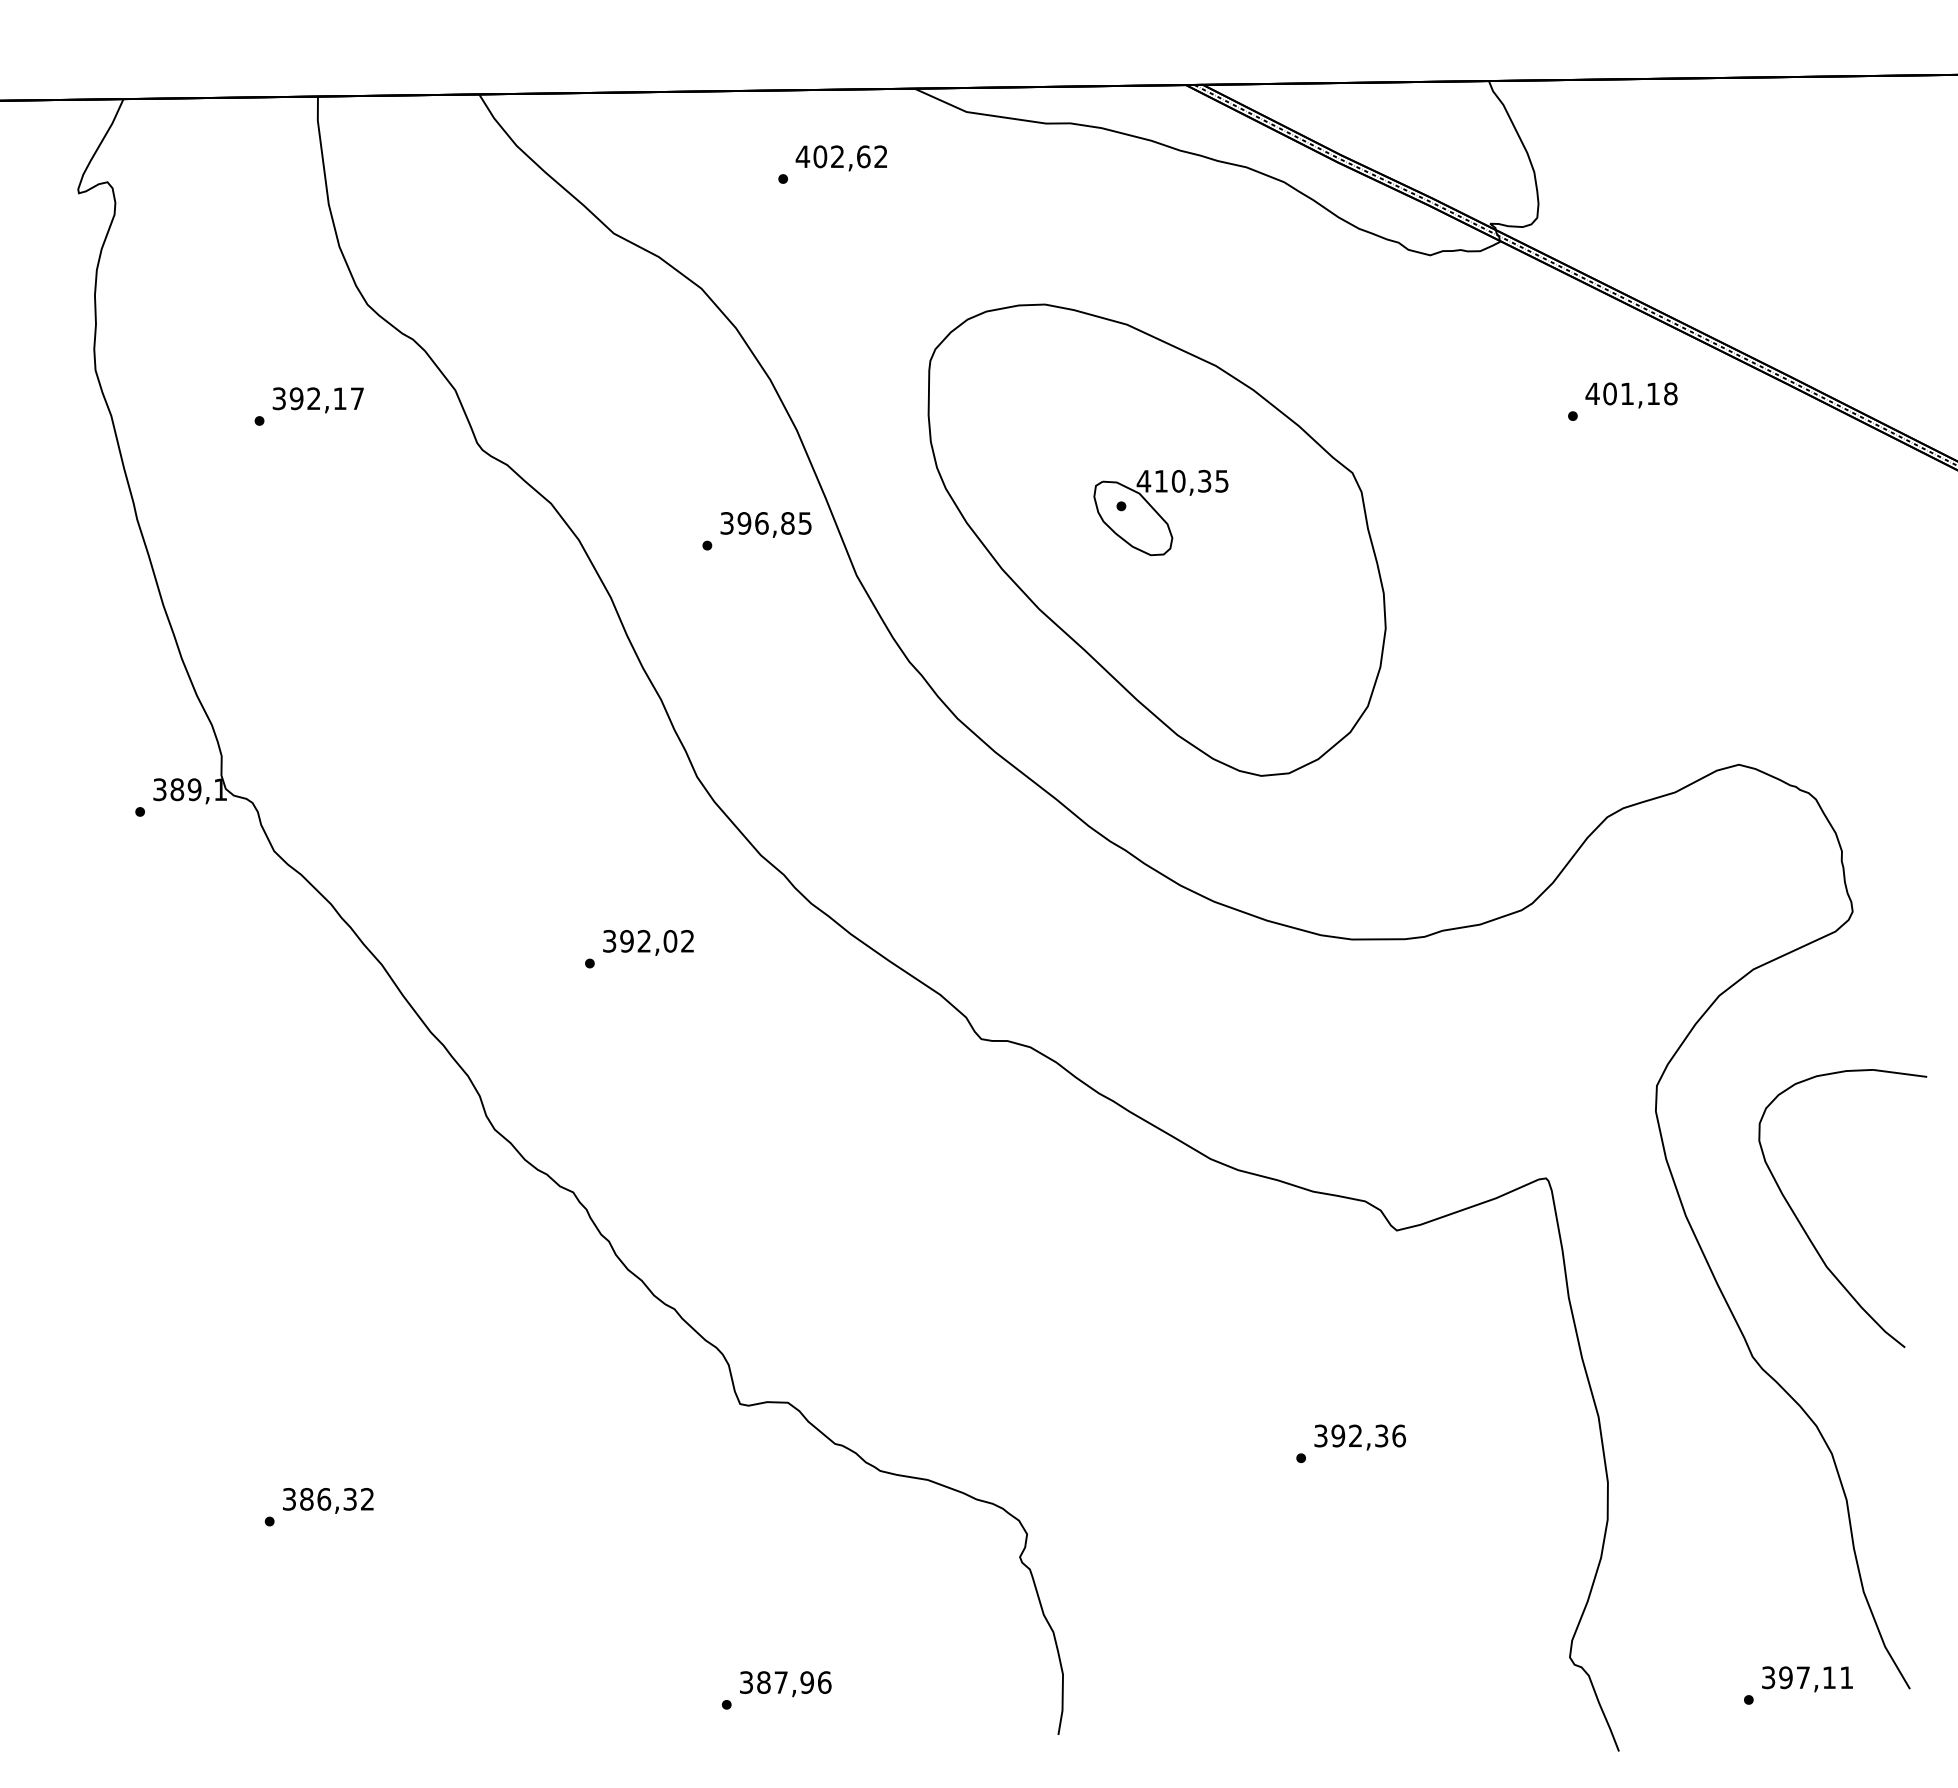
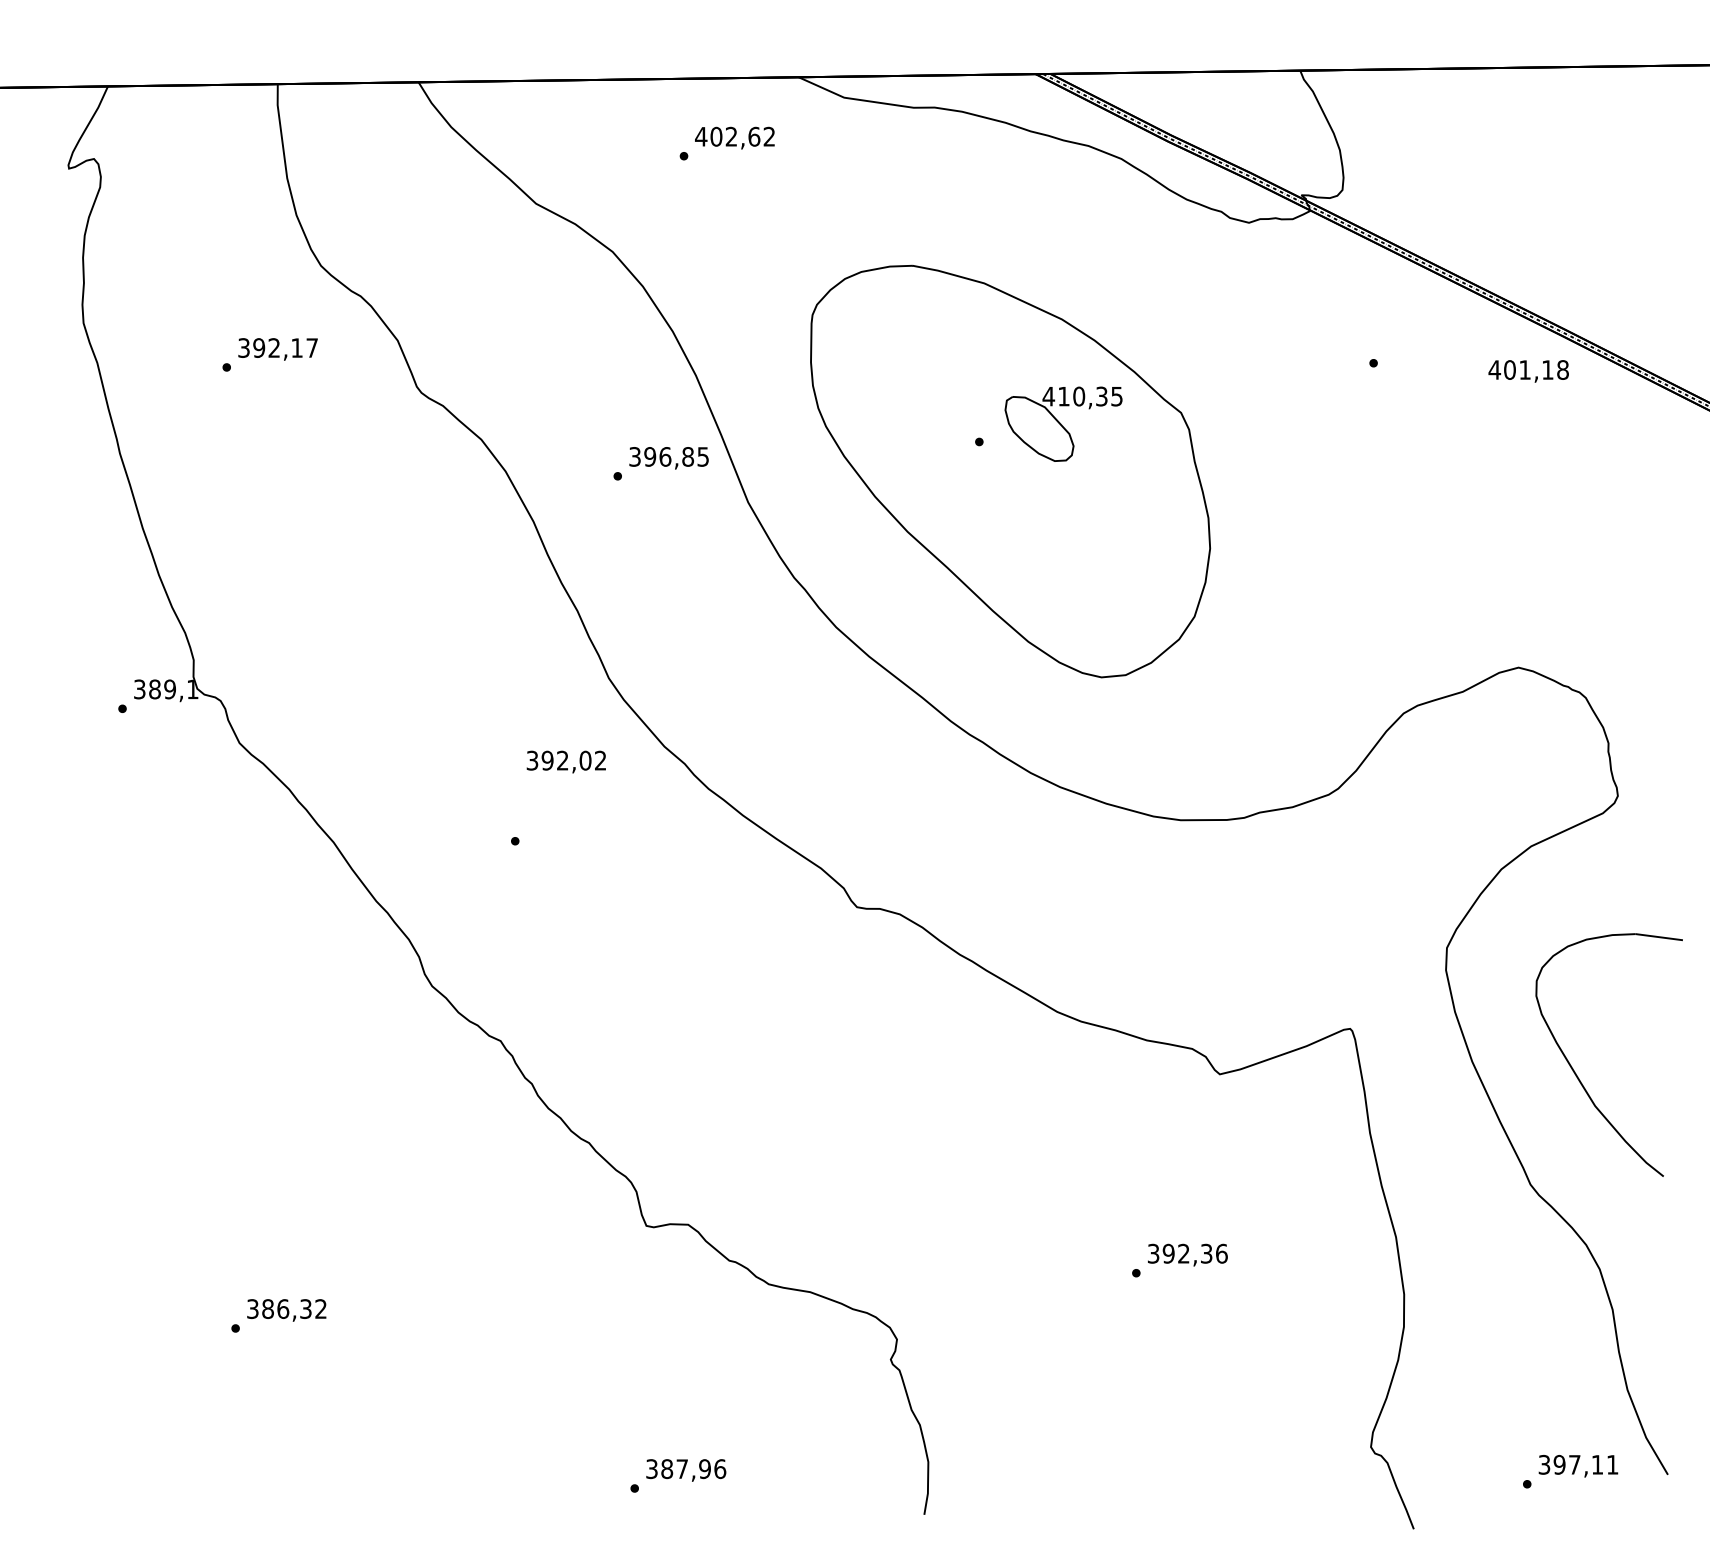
text: (1631, 395) -> (1528, 371), moved
part: (1160, 513) -> (1063, 424), moved
text: (648, 942) -> (566, 761), moved

